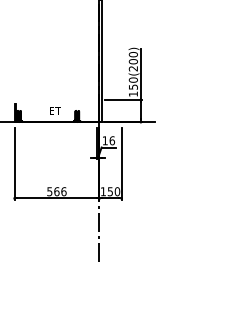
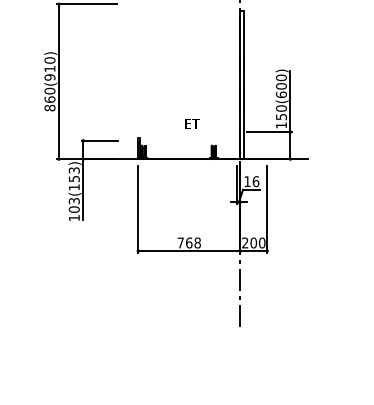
text: (132, 68) -> (280, 94), 150(200) -> 150(600)
text: (55, 110) -> (192, 123), moved
text: (57, 191) -> (189, 242), 566 -> 768
text: (106, 191) -> (249, 242), 150 -> 200

